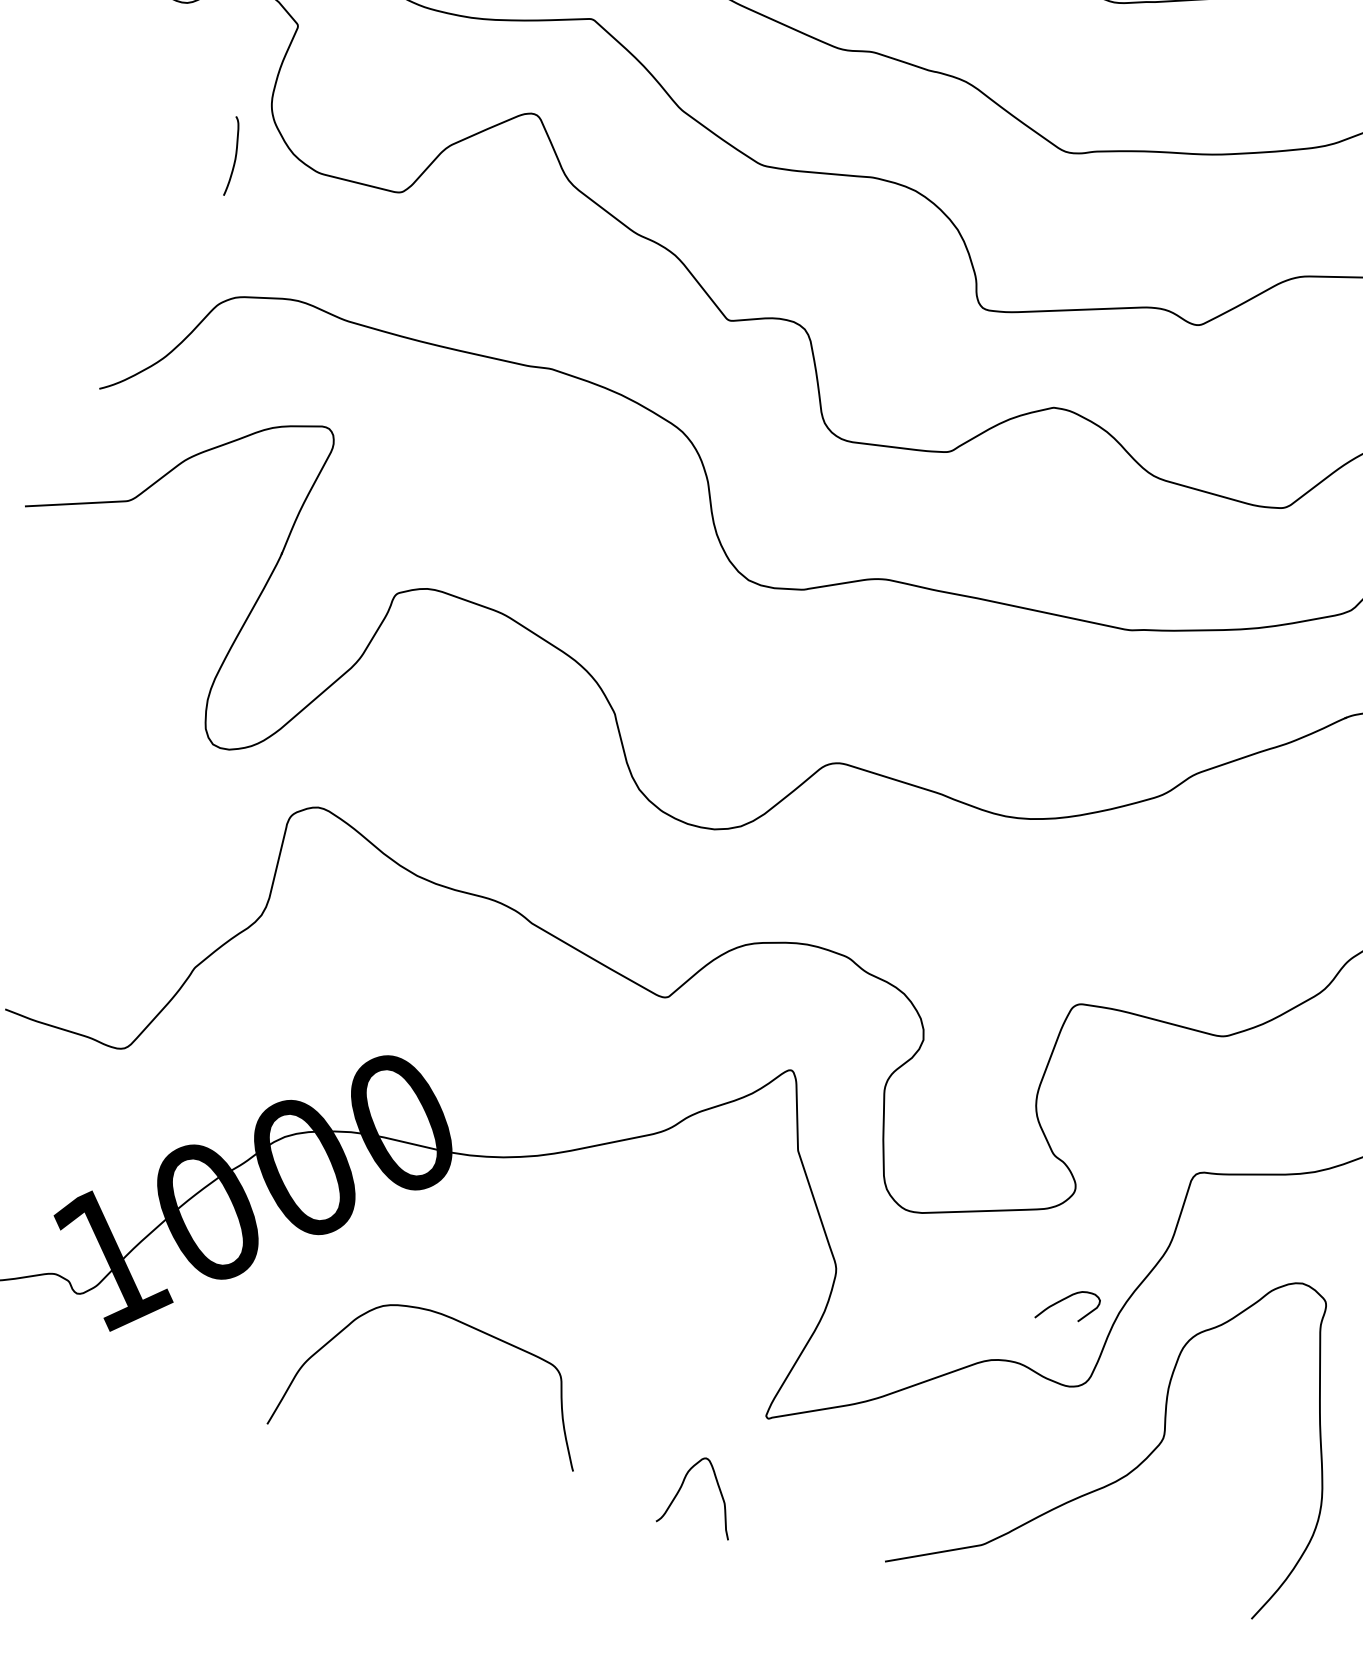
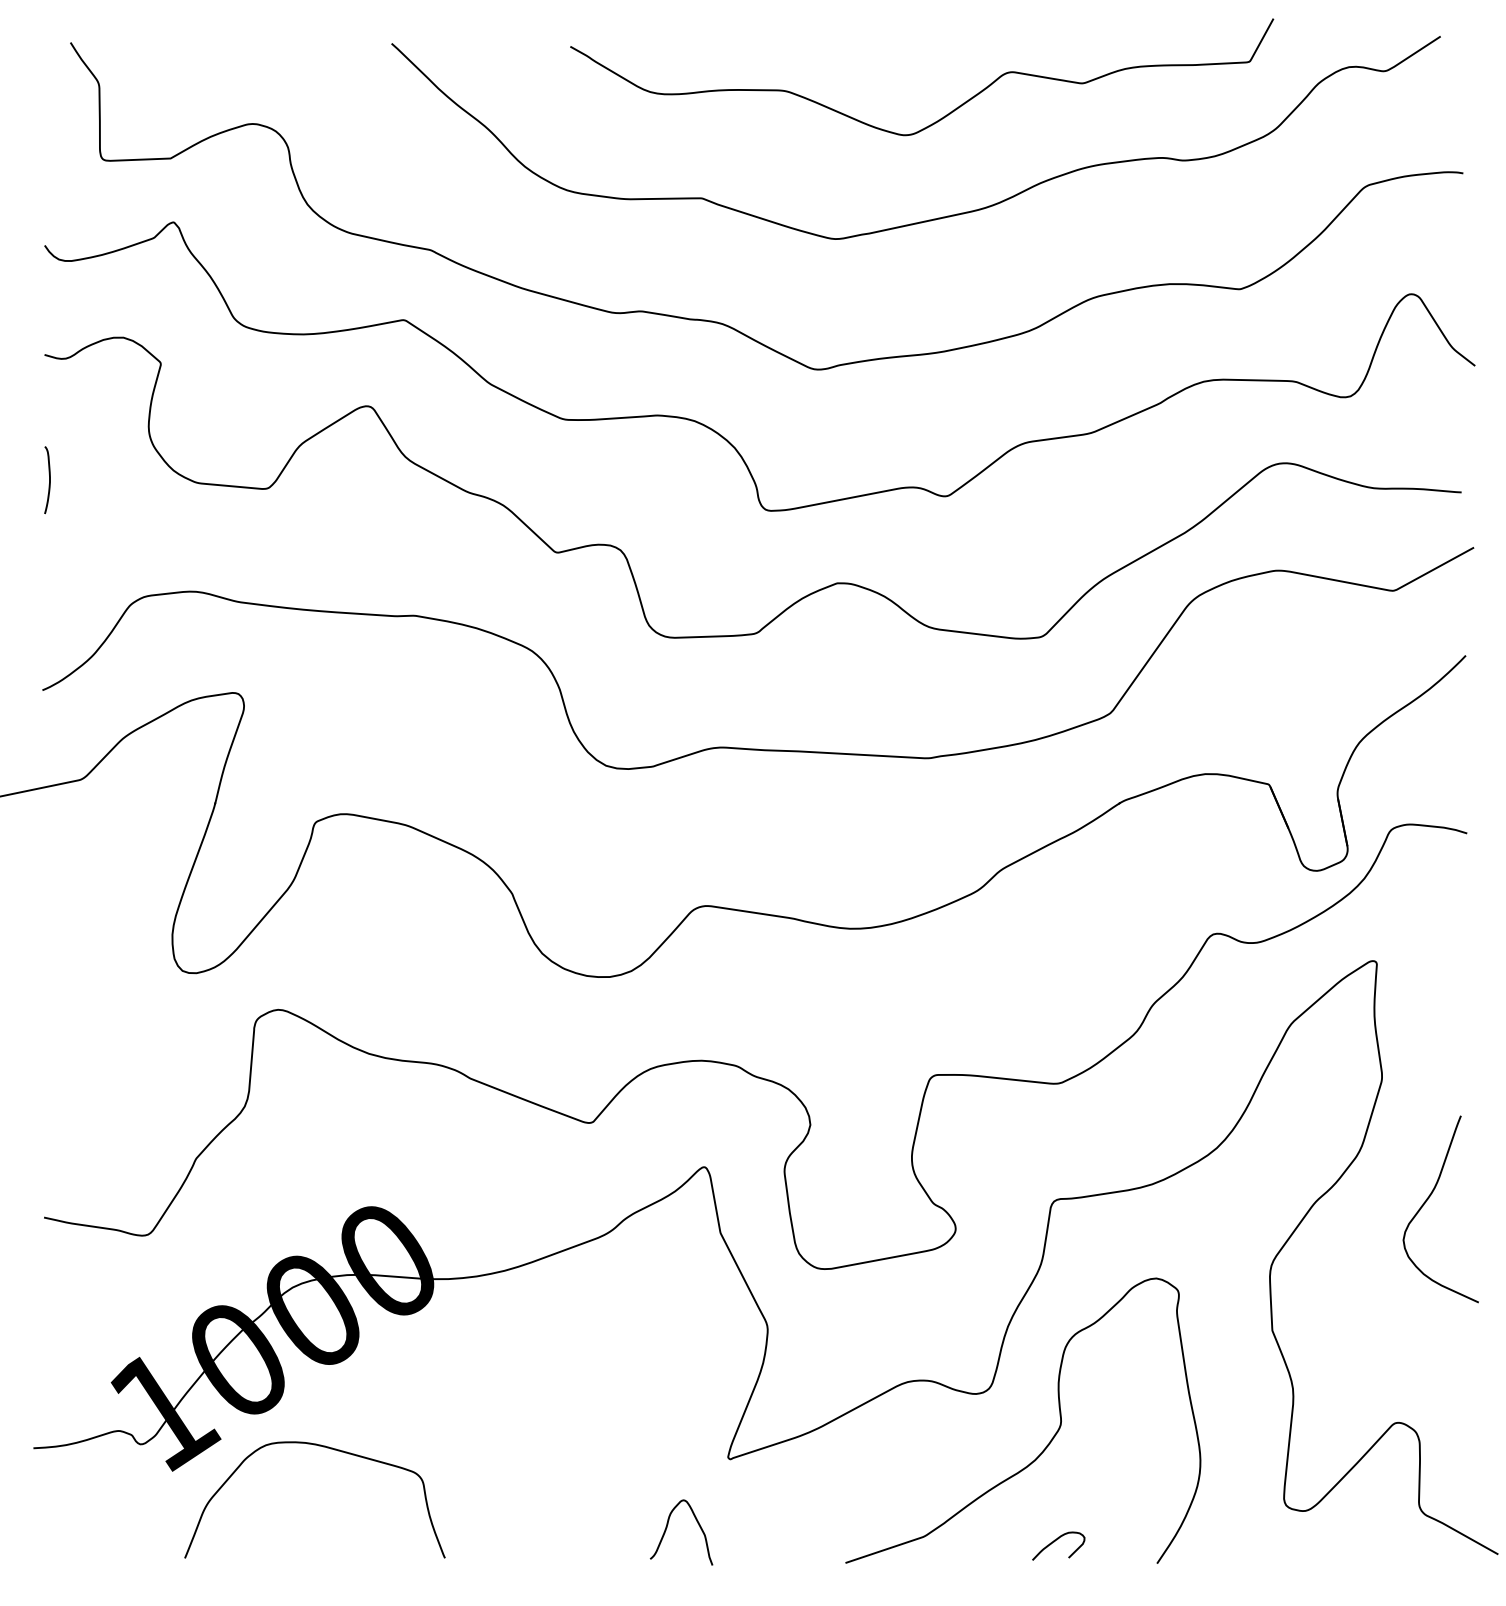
curve: (235, 157) -> (49, 480), moved
curve: (1065, 1299) -> (1055, 1541), moved
curve: (458, 1322) -> (330, 1449), moved

